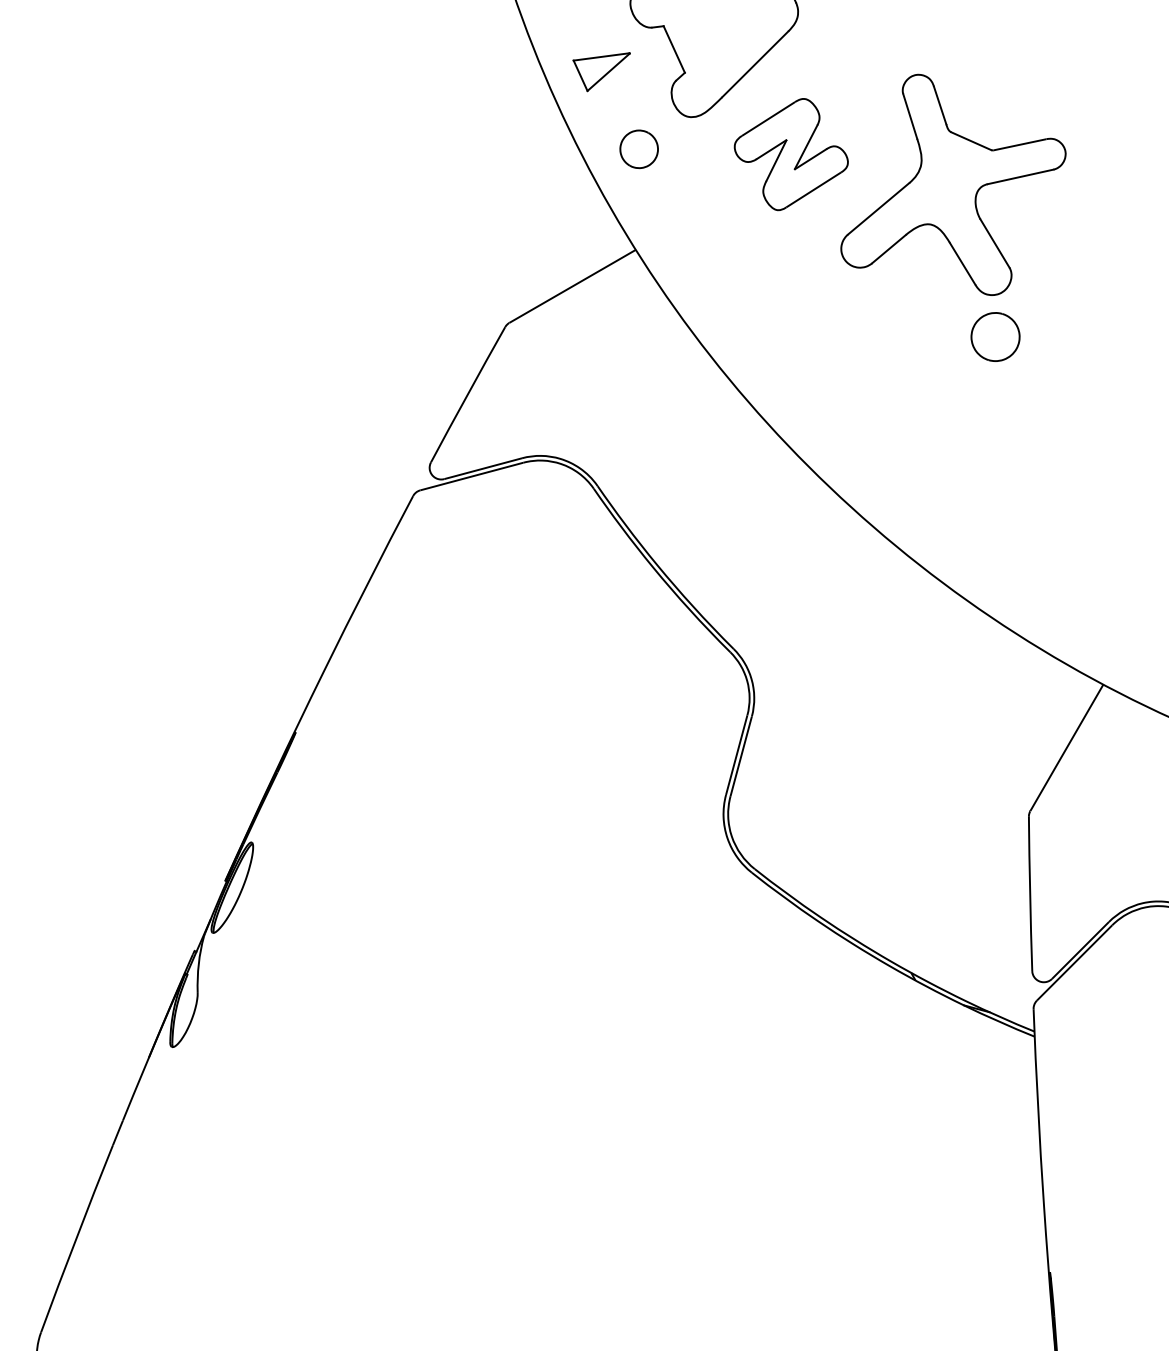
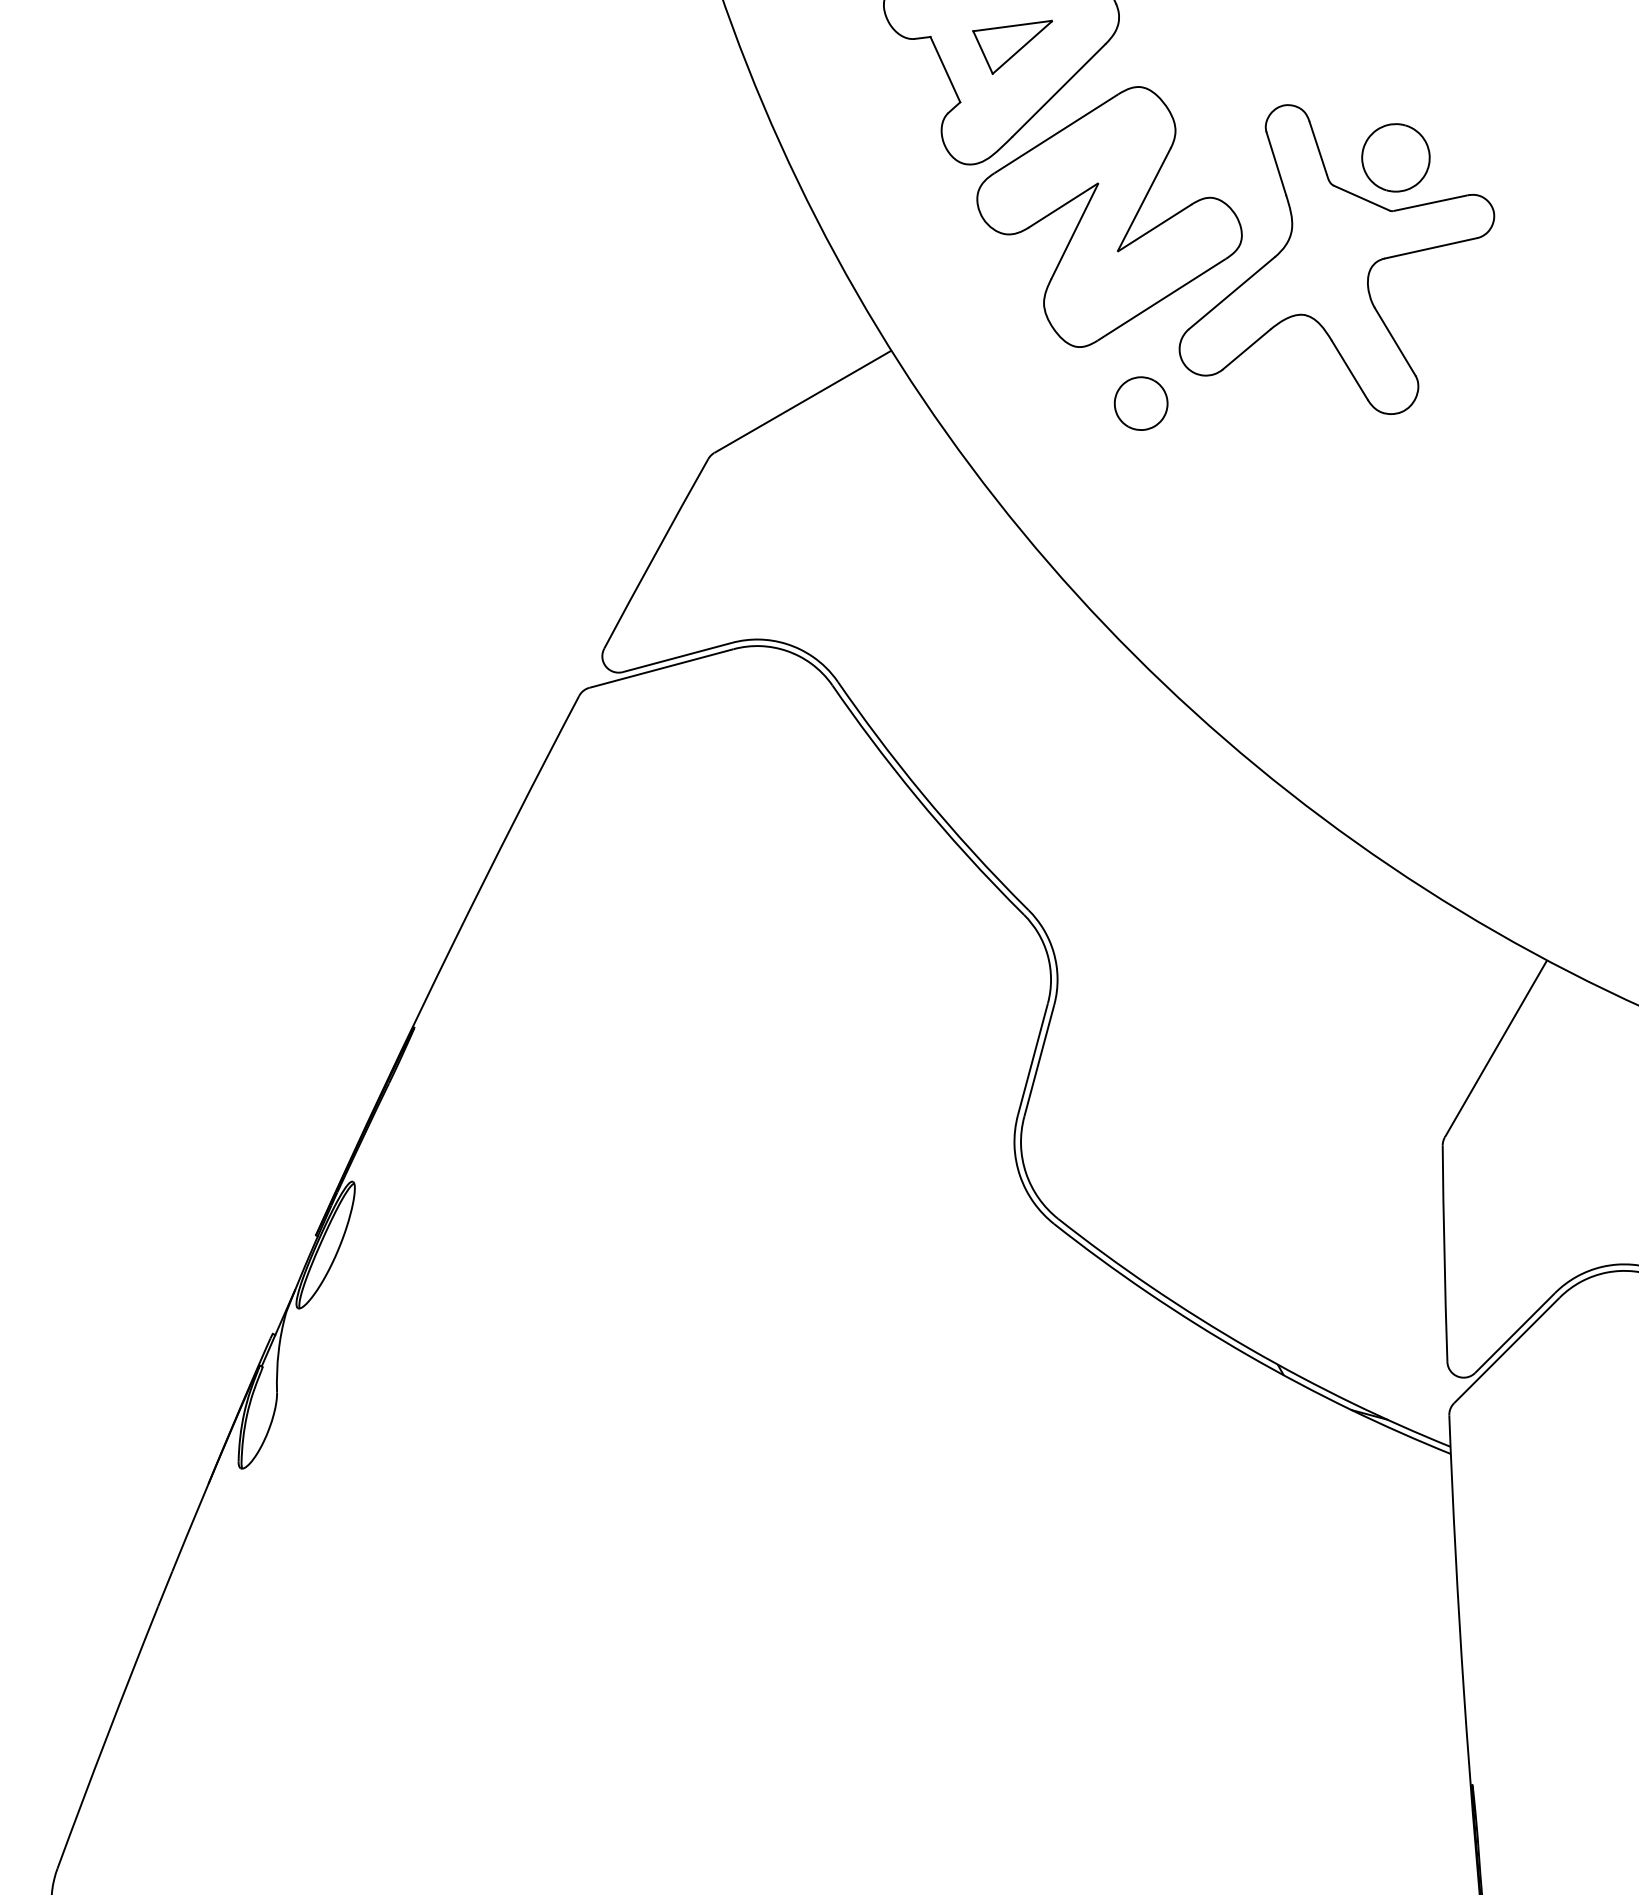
part: (601, 71) -> (1012, 46), moved
part: (638, 149) -> (1140, 403), moved
part: (791, 154) -> (1109, 216), size x1.67
part: (995, 336) -> (1395, 157), moved

